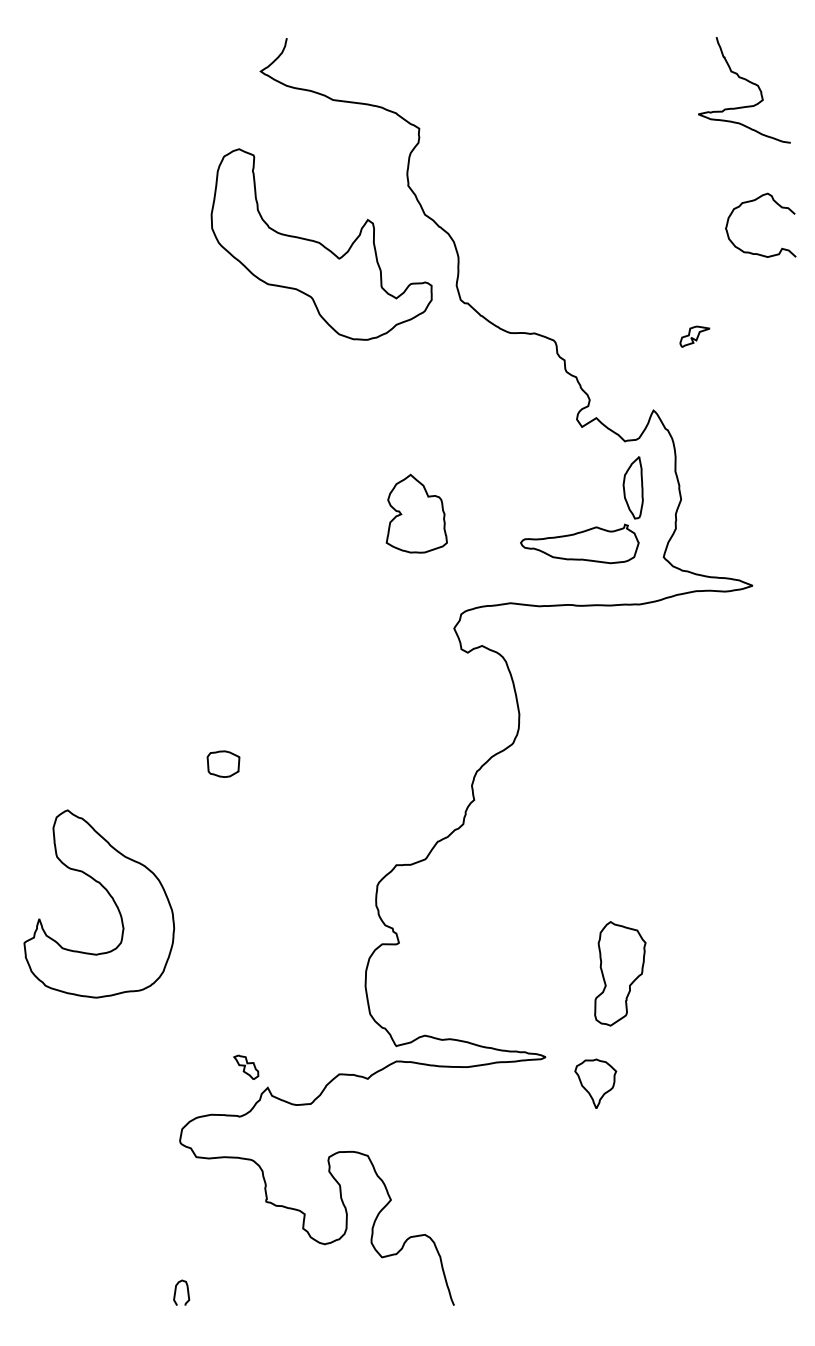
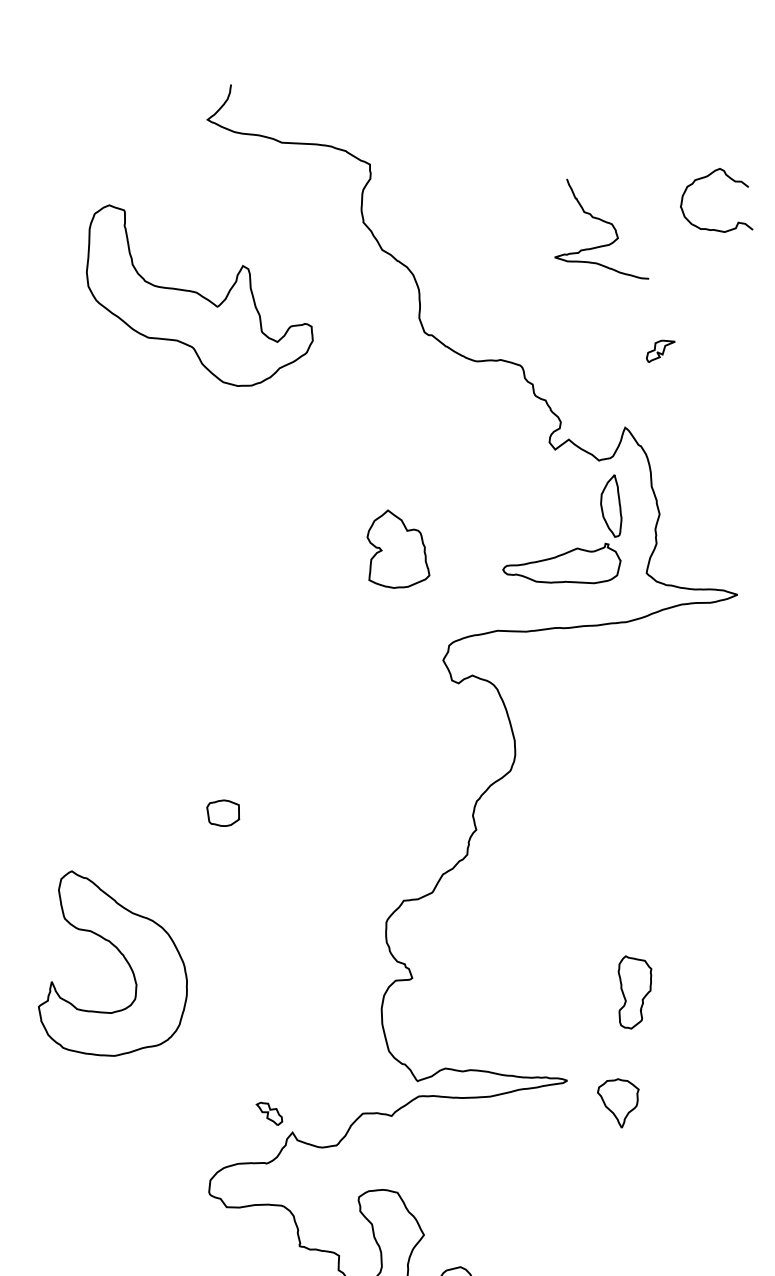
curve: (748, 82) -> (602, 221), moved
curve: (754, 201) -> (707, 177), moved
part: (321, 244) -> (198, 294), moved
part: (620, 973) -> (635, 991), size x0.7

